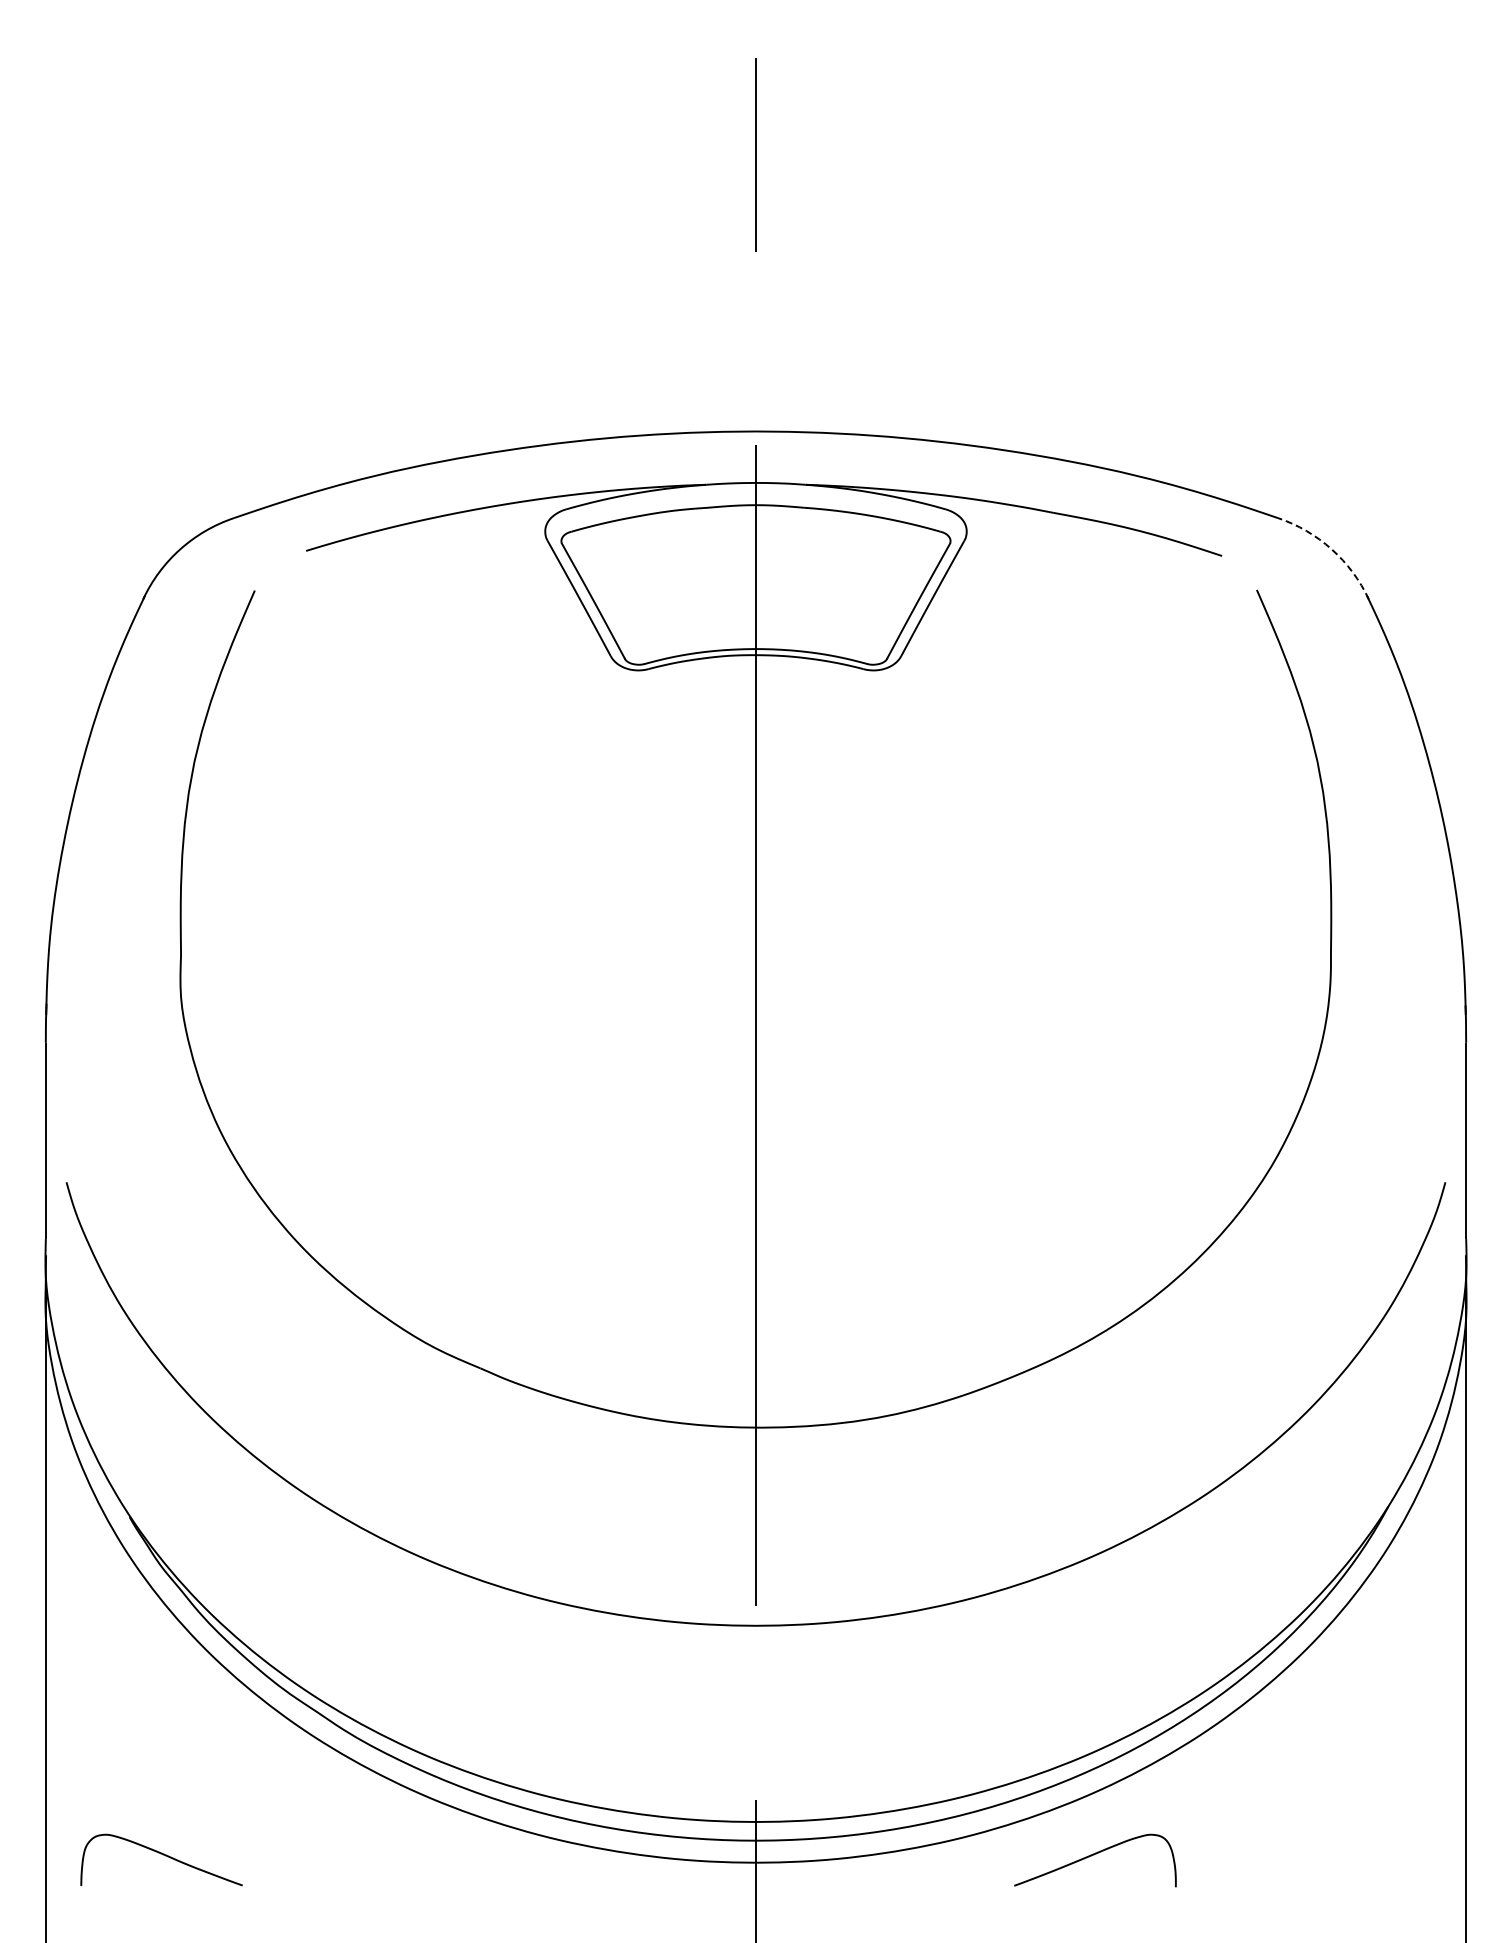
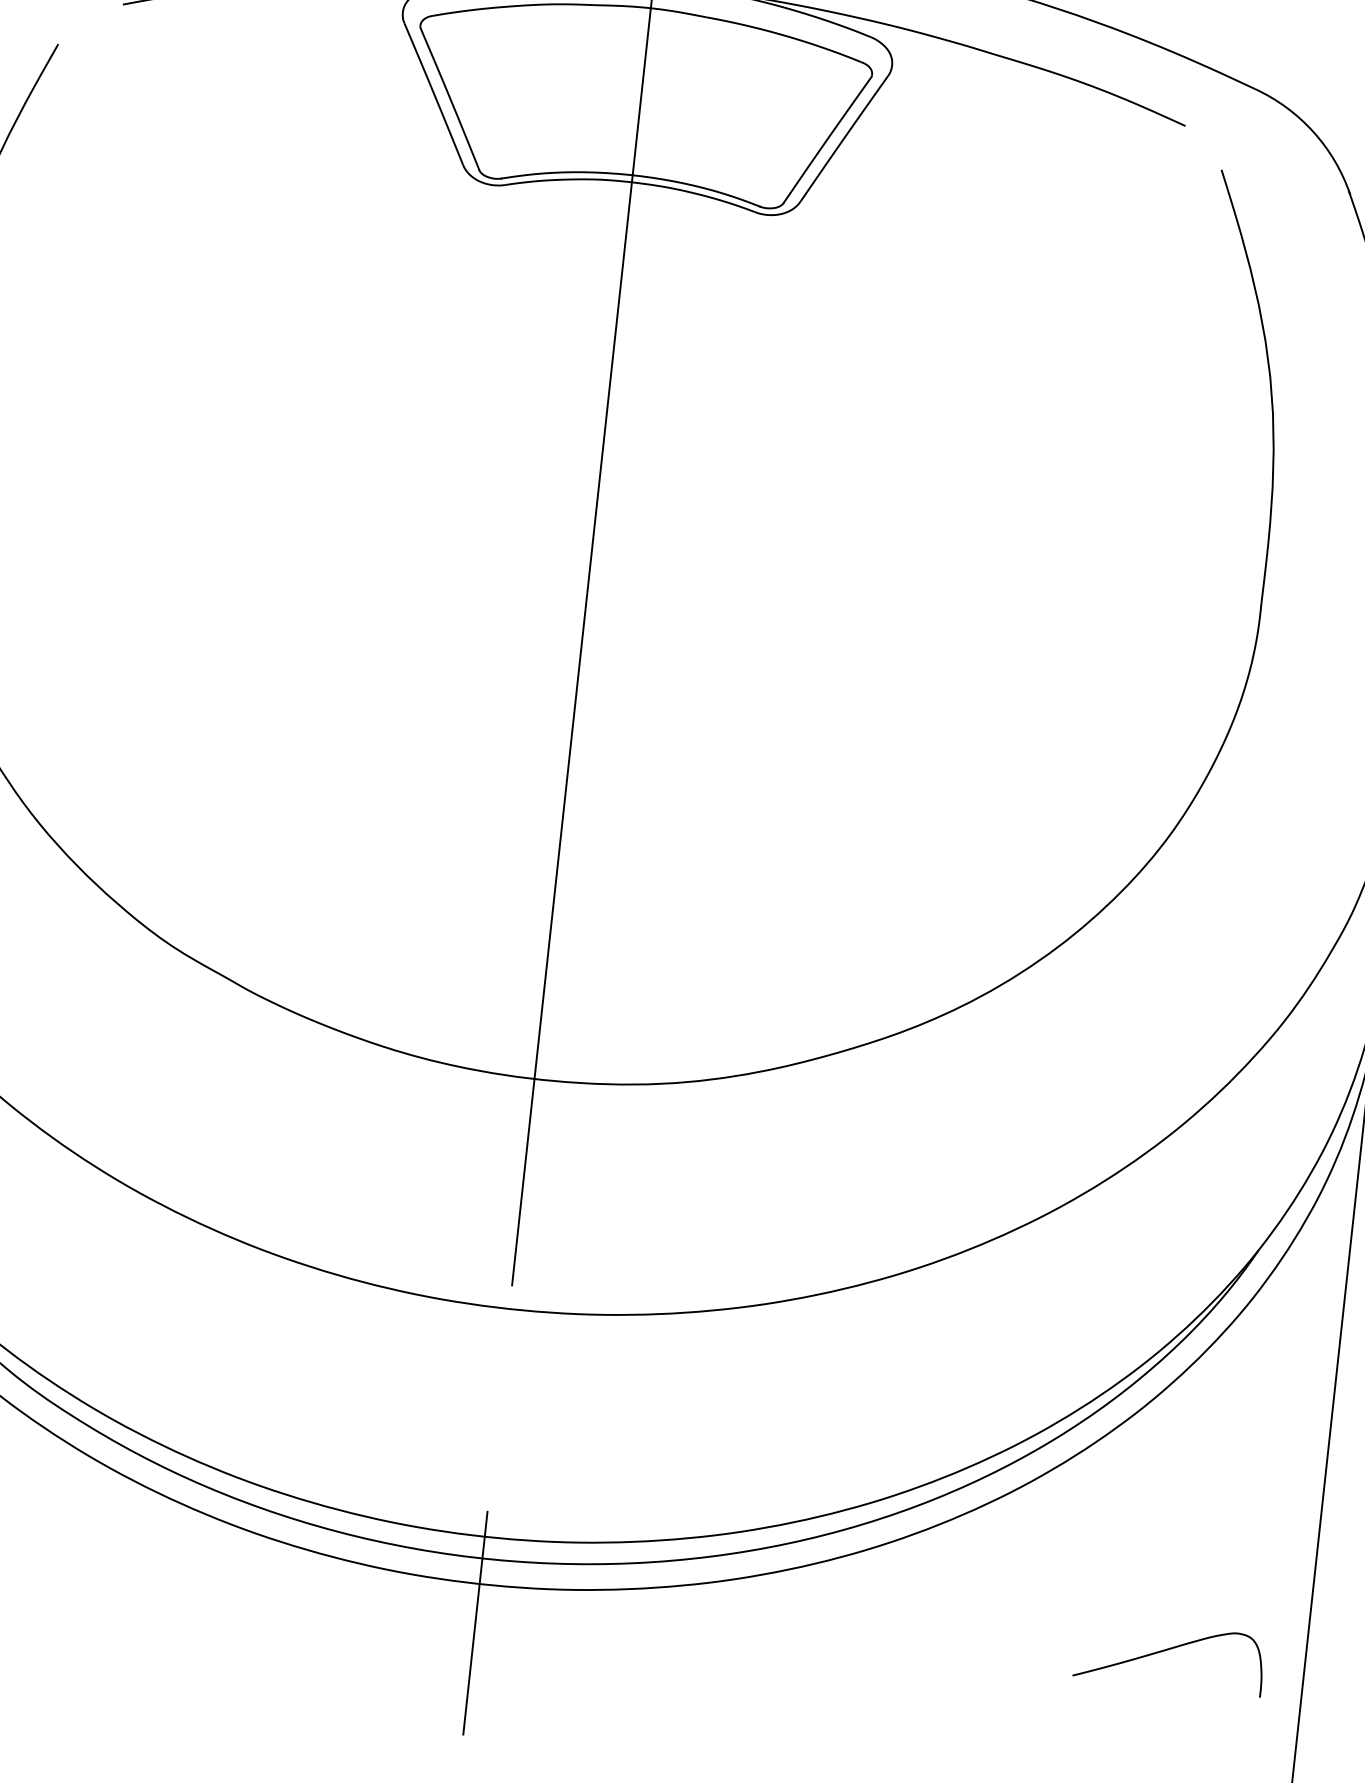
arc: (1331, 549) -> (1313, 132), dashed -> solid
curve: (1094, 1855) -> (1169, 1650), moved

